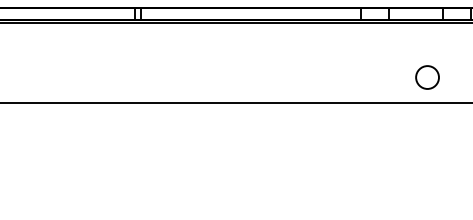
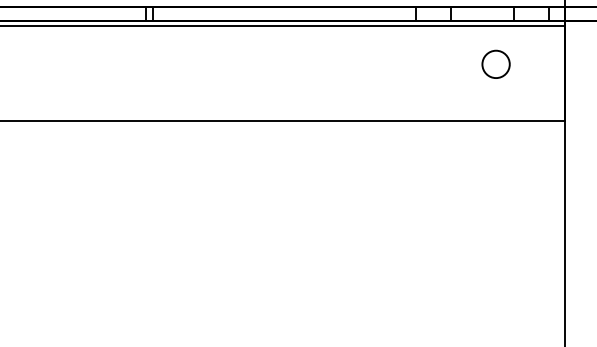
circle: (427, 76) -> (495, 63), moved

